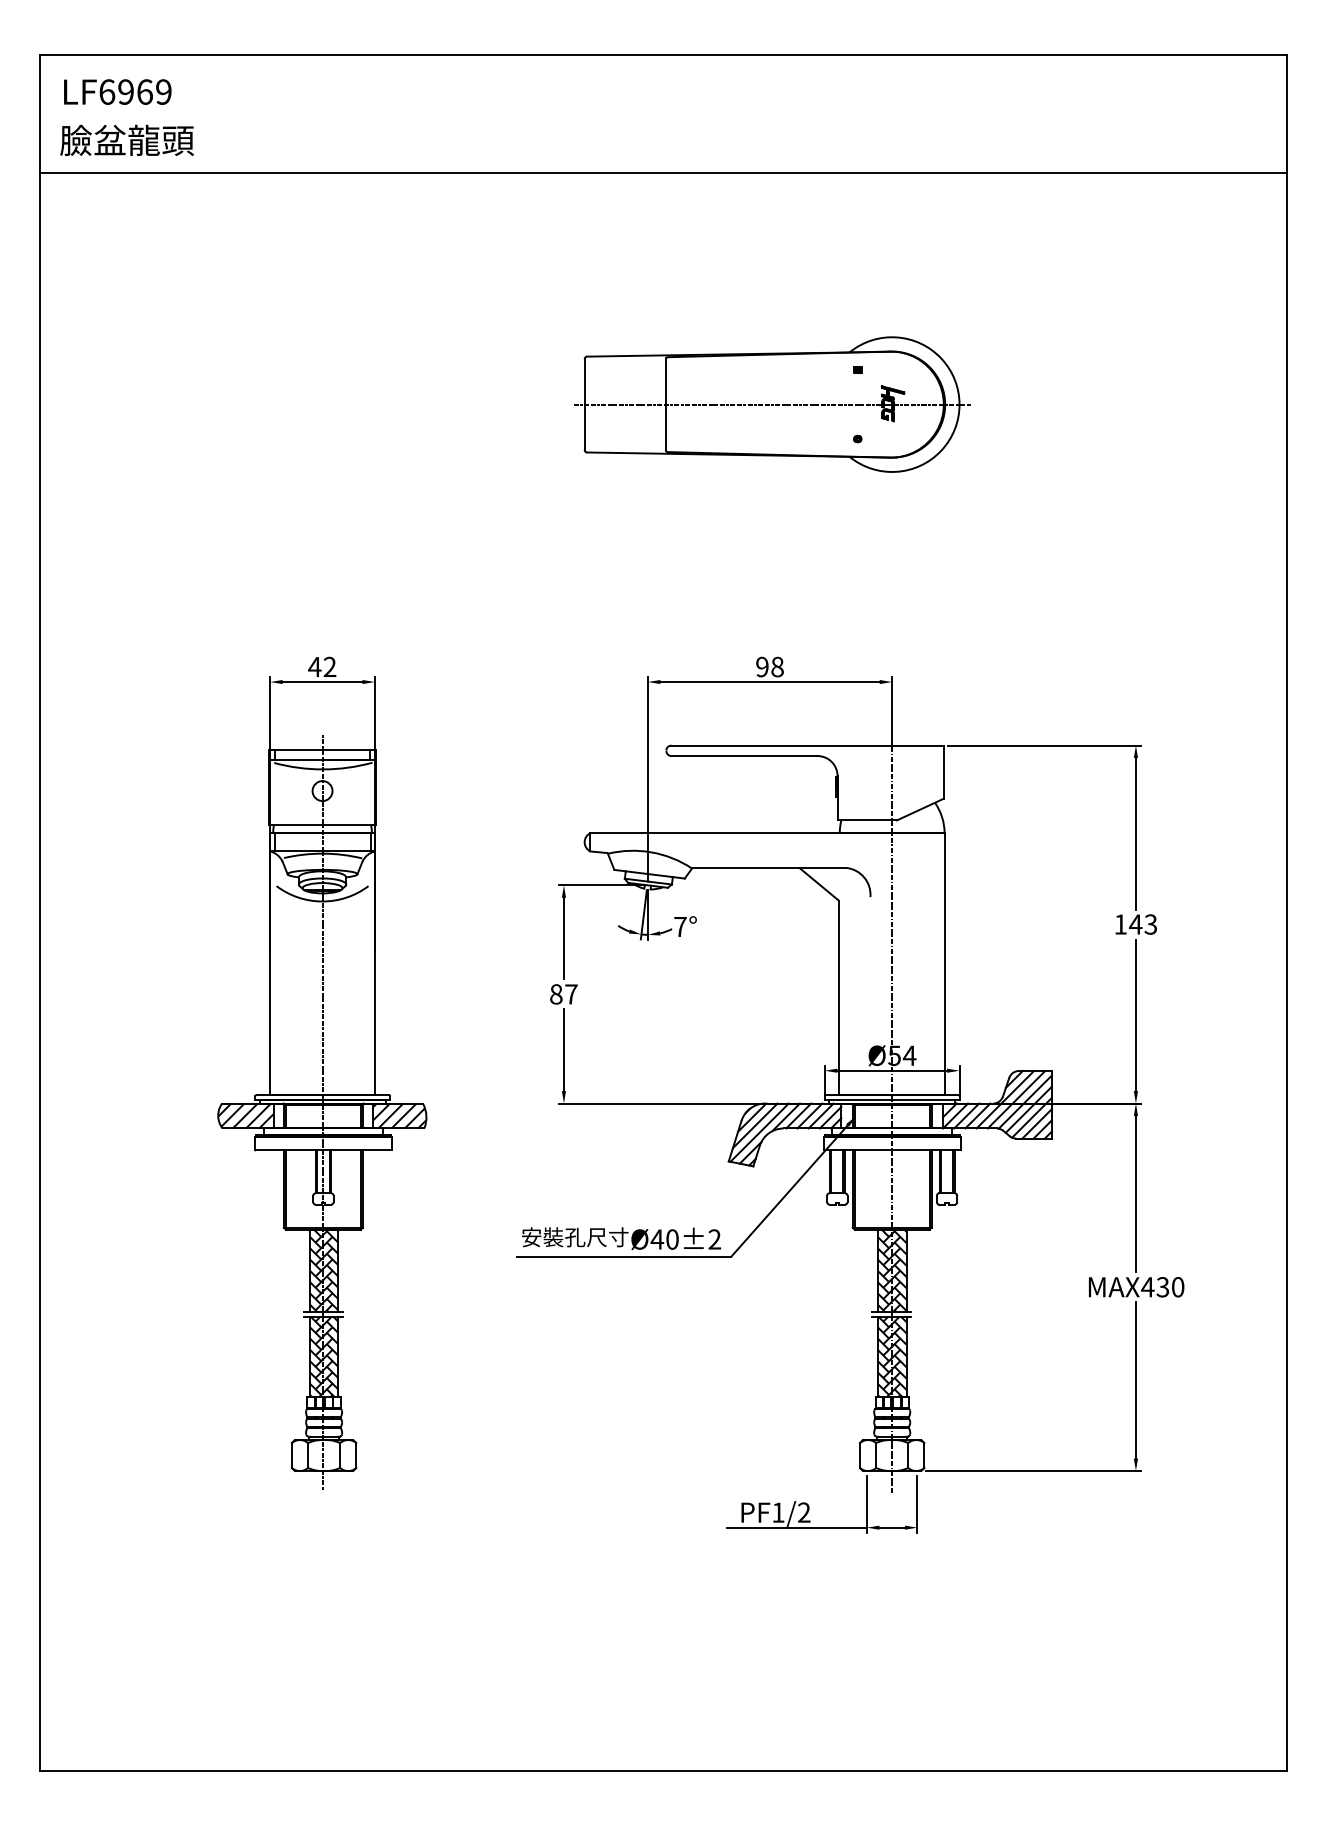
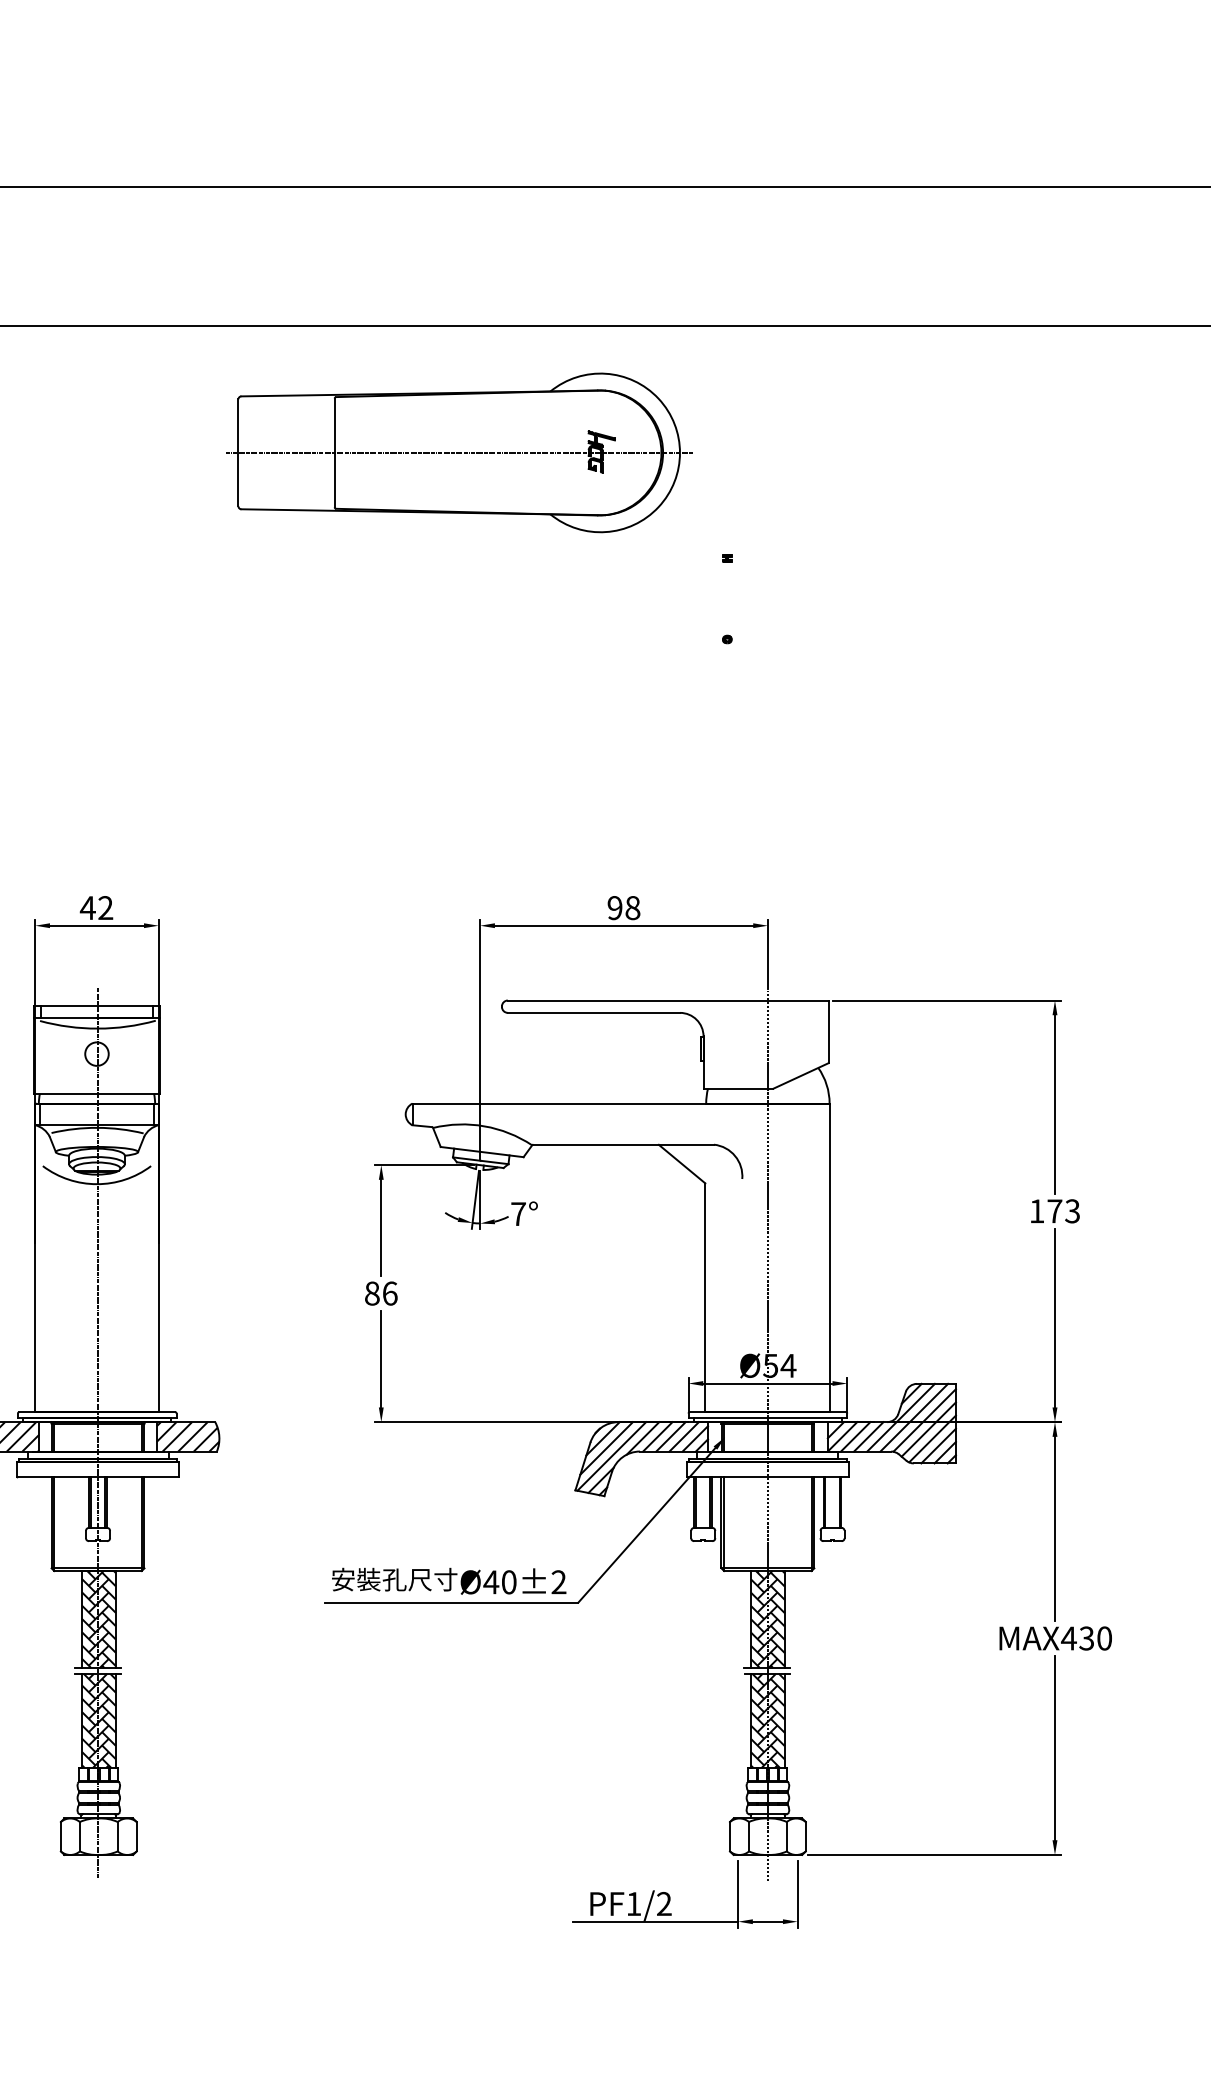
part: (772, 404) -> (459, 452), moved
text: (1135, 924) -> (1054, 1211), 143 -> 173
text: (571, 994) -> (390, 1293), 87 -> 86

